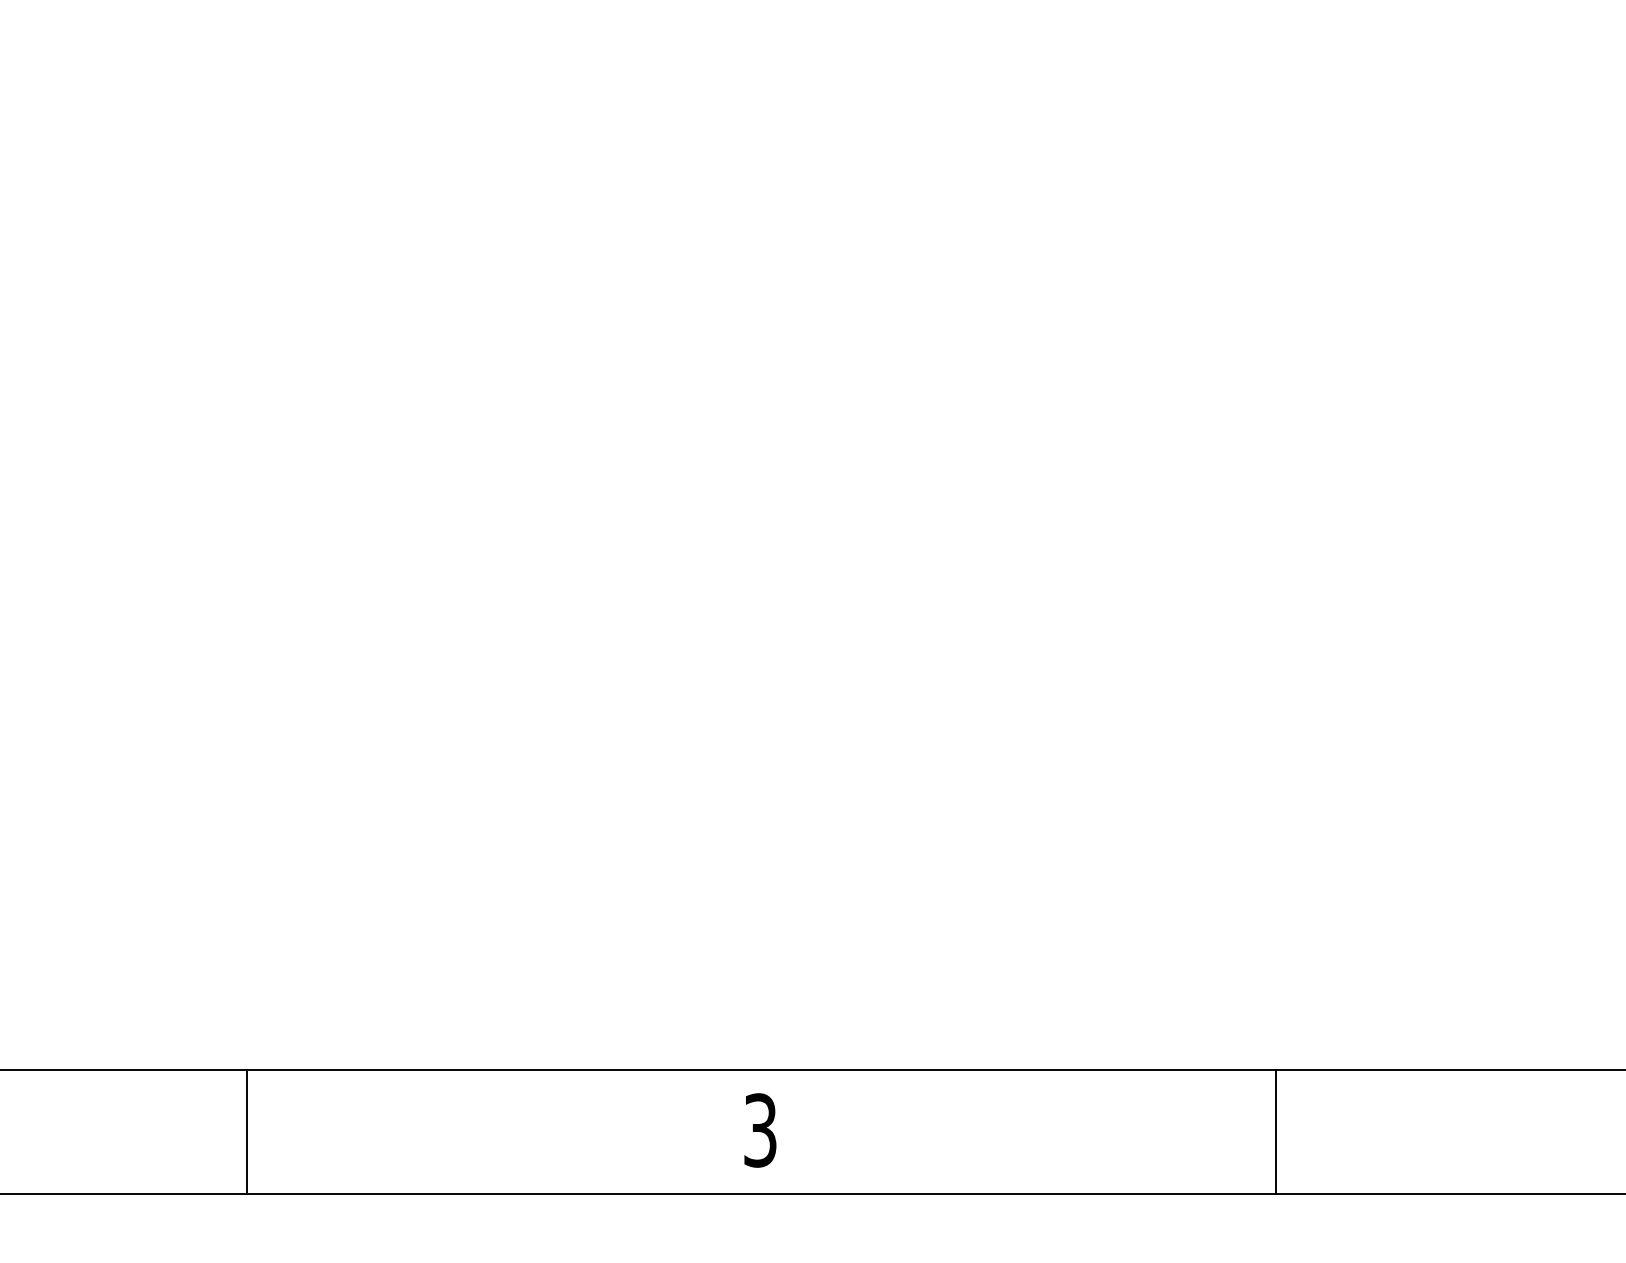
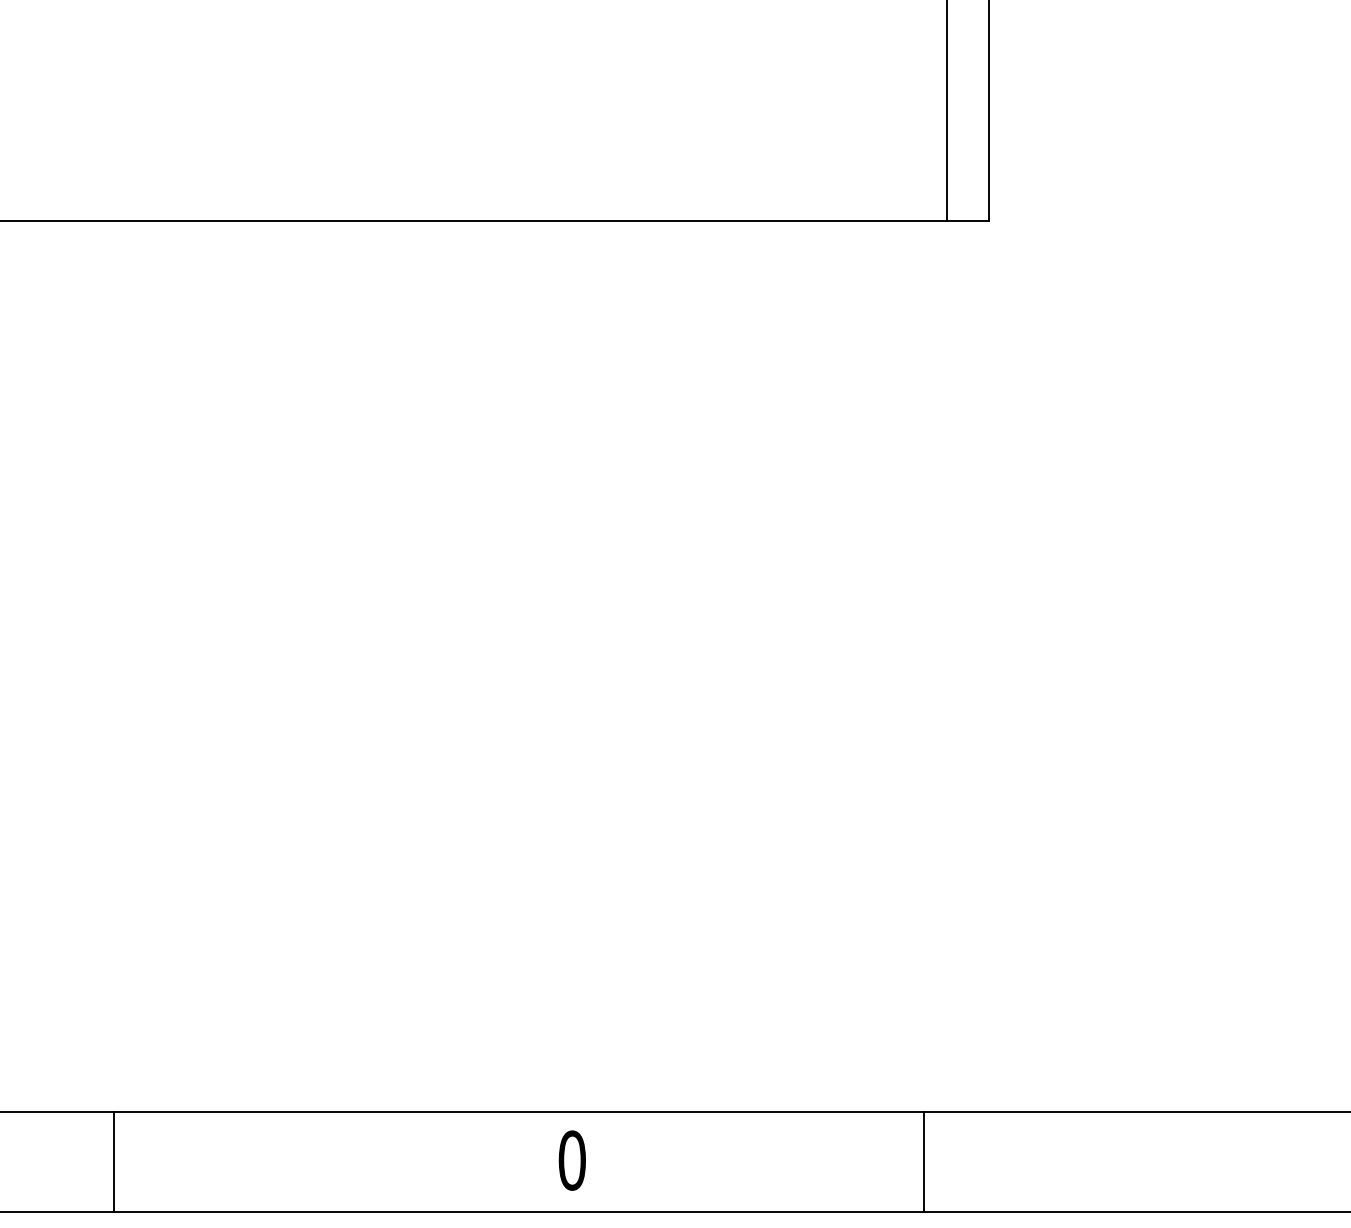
text: (759, 1130) -> (571, 1160), 3 -> 0
line: (246, 1131) -> (113, 1161), moved
line: (1275, 1131) -> (924, 1161), moved

